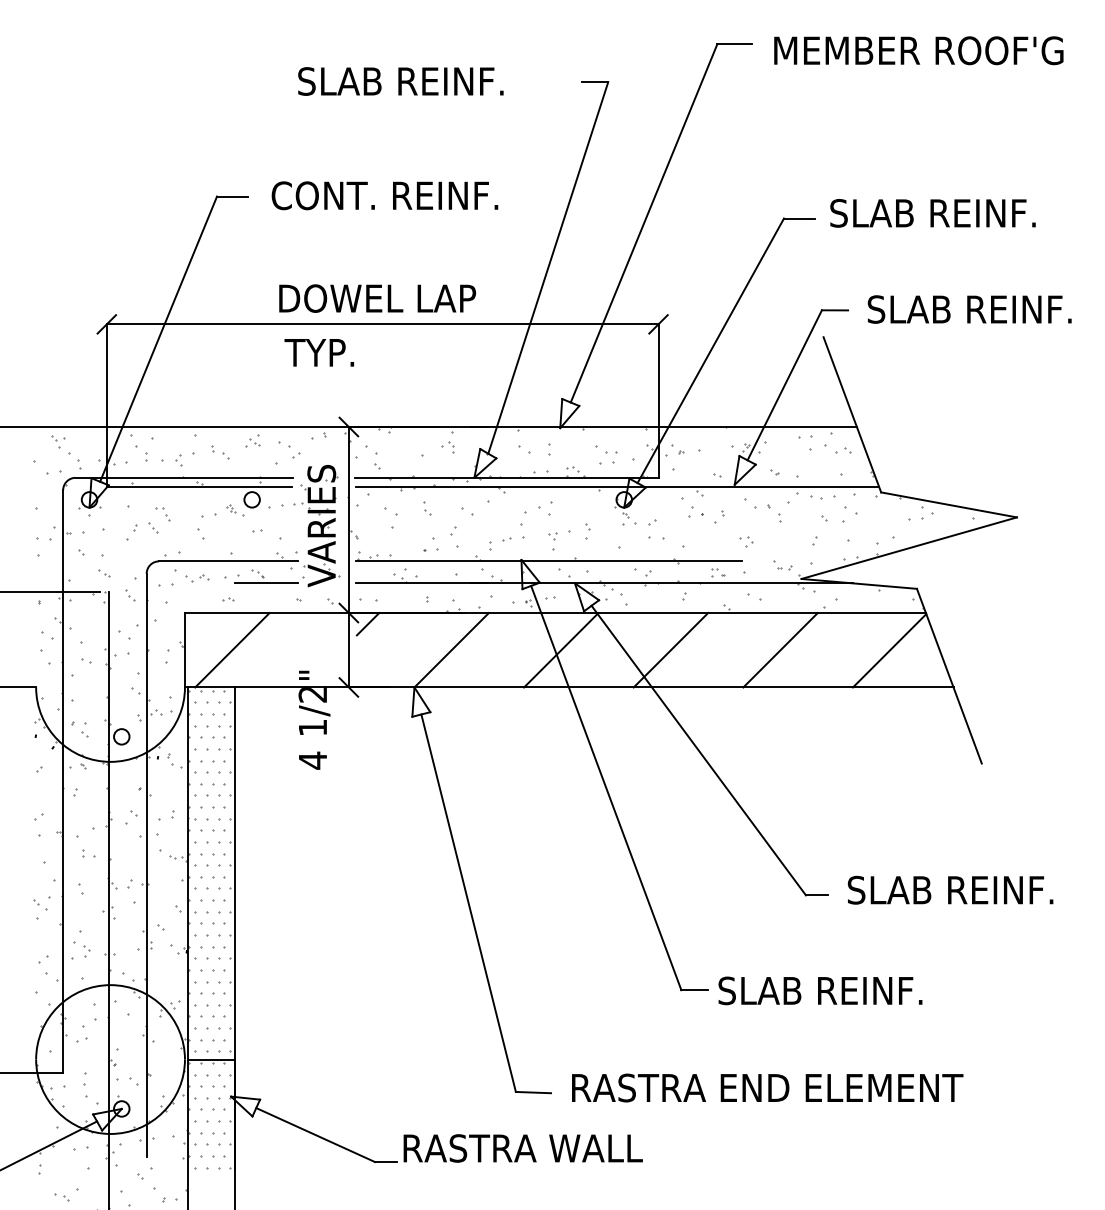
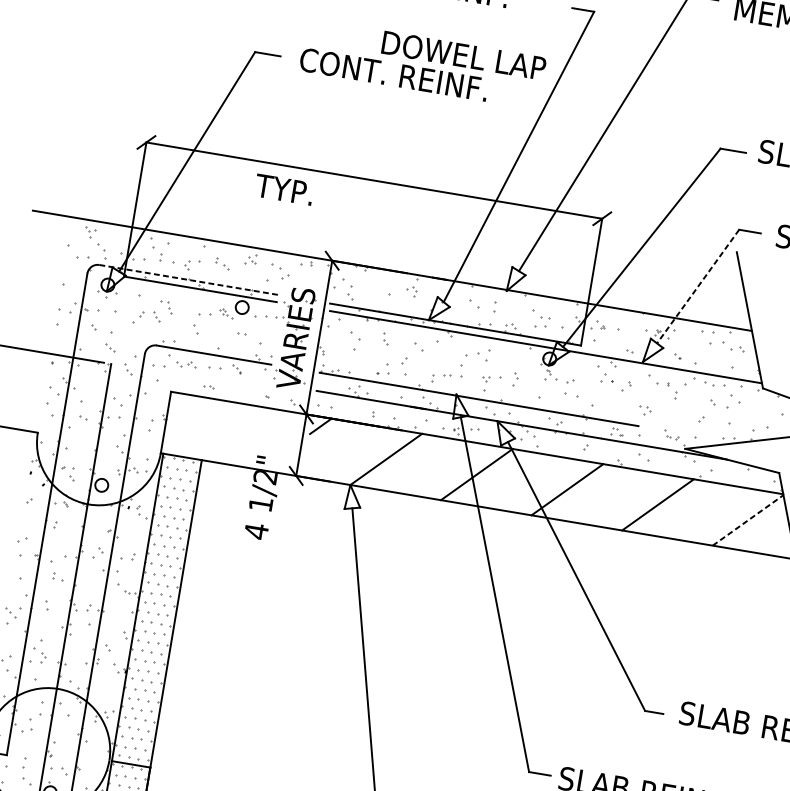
text: (377, 298) -> (463, 55), moved
text: (318, 352) -> (283, 189), moved
line: (784, 385) -> (697, 286), solid -> dashed
line: (184, 477) -> (189, 279), solid -> dashed
line: (265, 583) -> (241, 378), removed
line: (232, 650) -> (205, 429), removed
line: (889, 650) -> (748, 520), solid -> dashed

